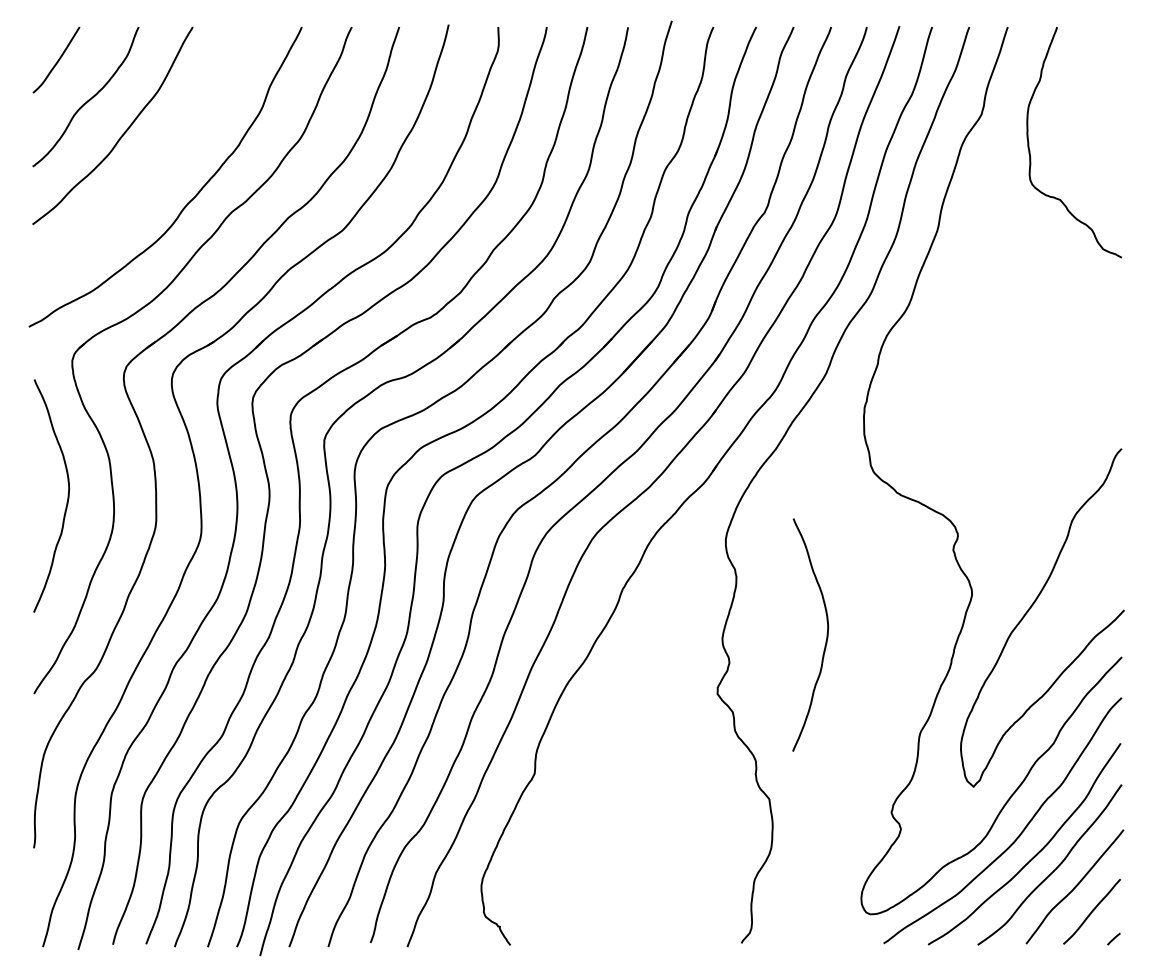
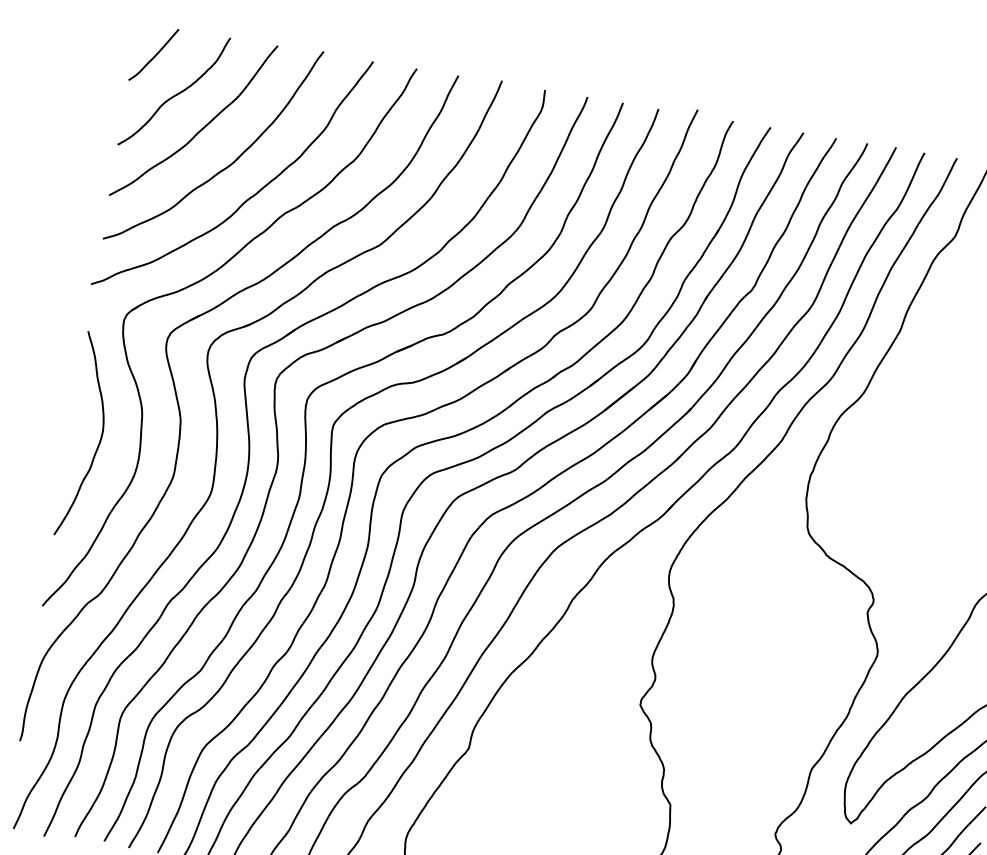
curve: (159, 169) -> (228, 165), added
curve: (826, 634) -> (744, 668), removed

